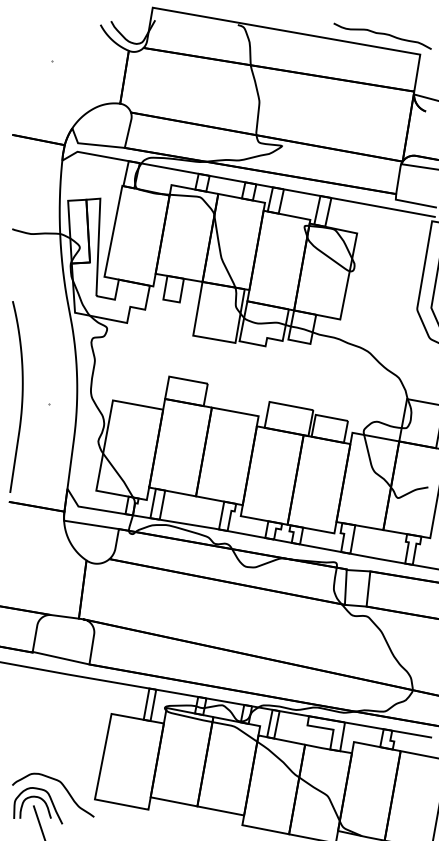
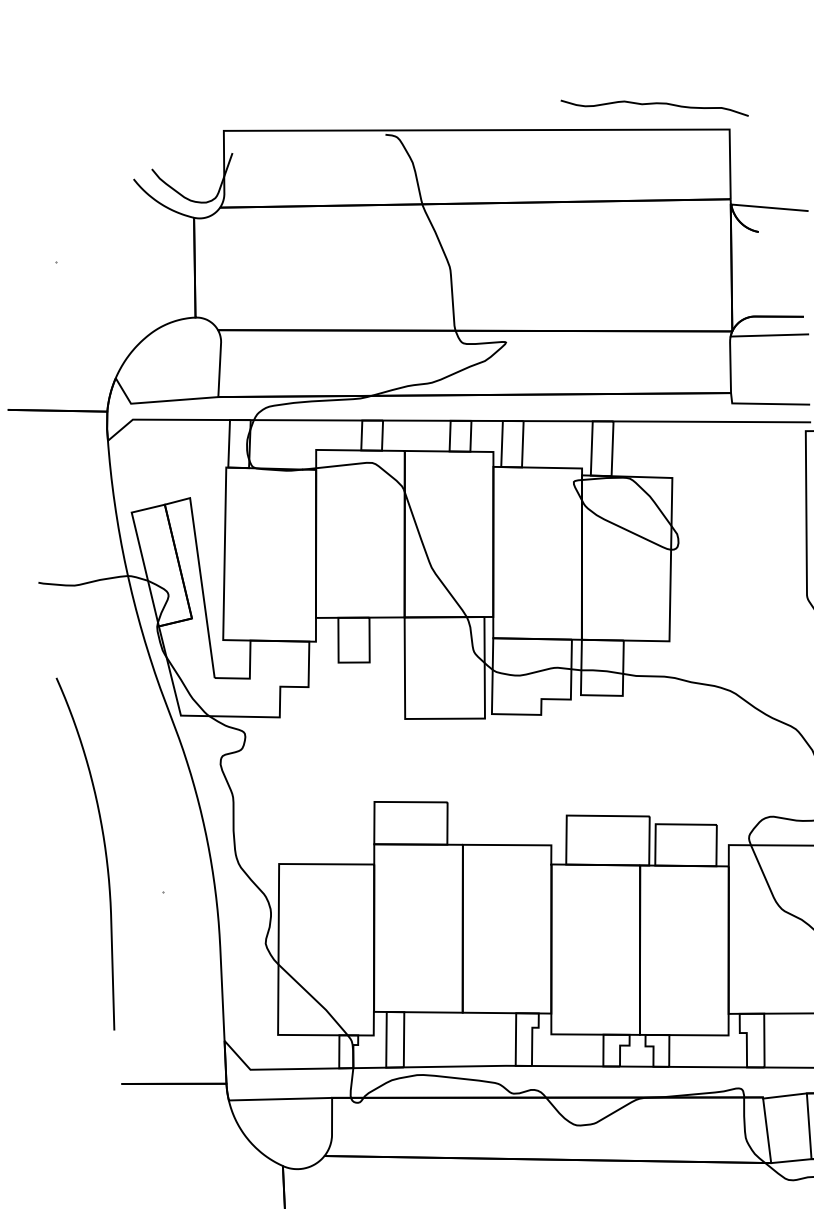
curve: (21, 396) -> (103, 849), moved

